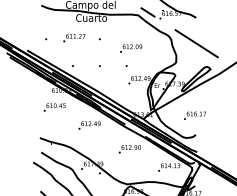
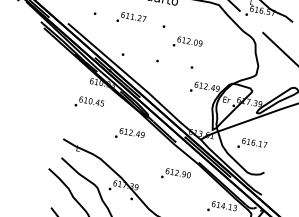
text: (131, 48) -> (188, 43), moved
text: (194, 115) -> (251, 144), moved

